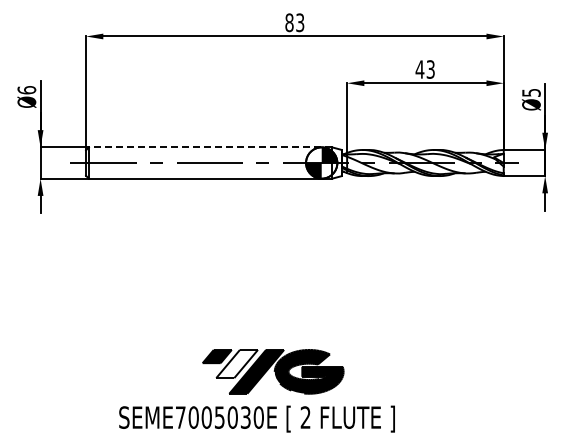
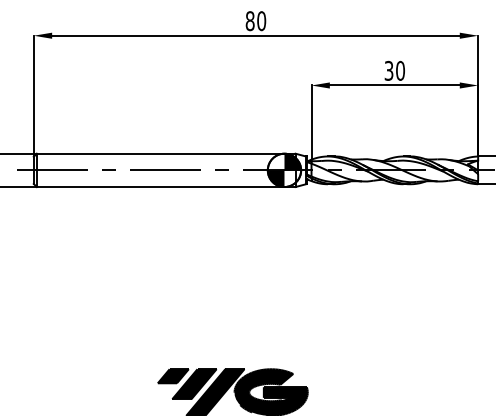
text: (300, 22) -> (261, 20), 83 -> 80
text: (424, 69) -> (393, 70), 43 -> 30
line: (210, 147) -> (166, 153), dashed -> solid
fill: (236, 363) -> (193, 383), added

